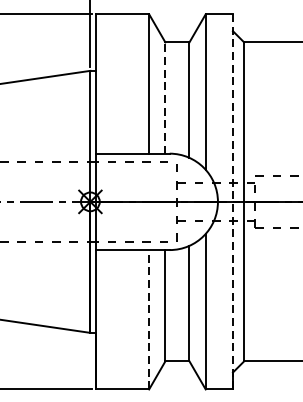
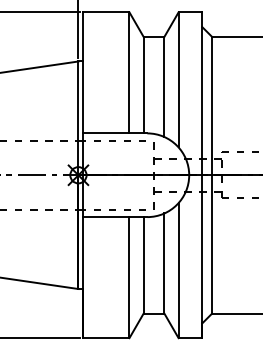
line: (165, 97) -> (143, 84), dashed -> solid
line: (233, 202) -> (202, 175), dashed -> solid
line: (149, 319) -> (129, 277), dashed -> solid

